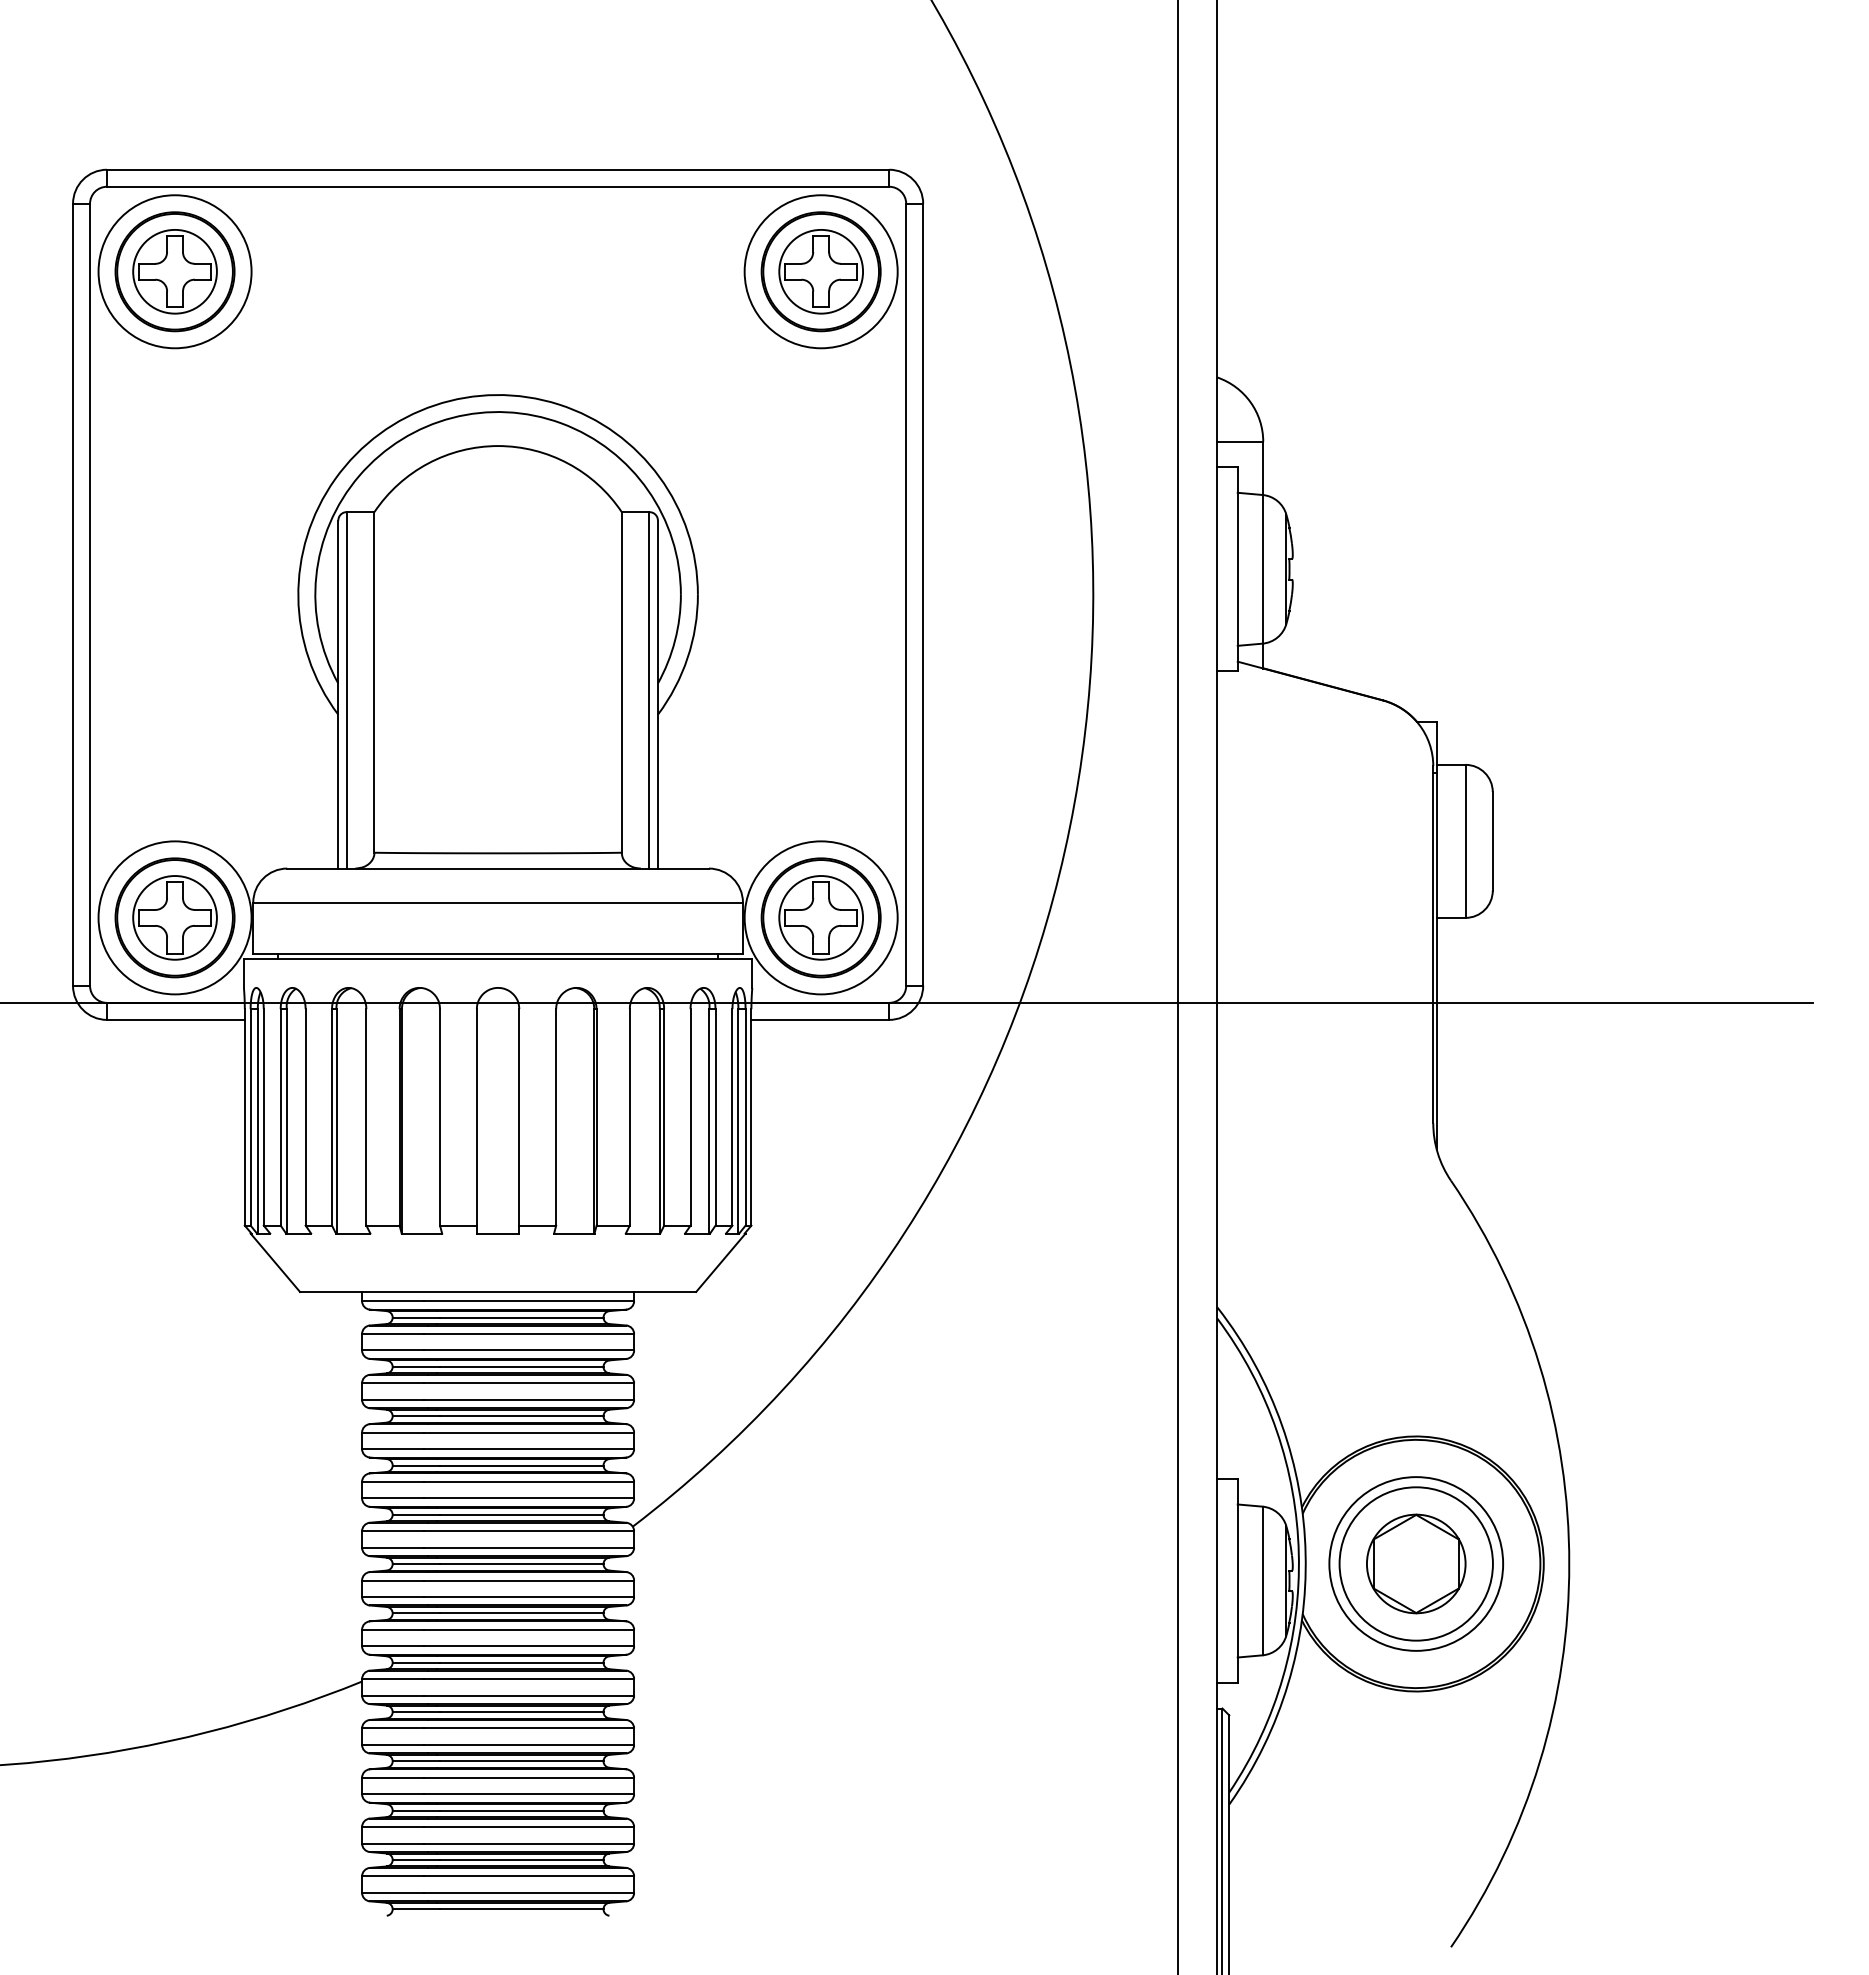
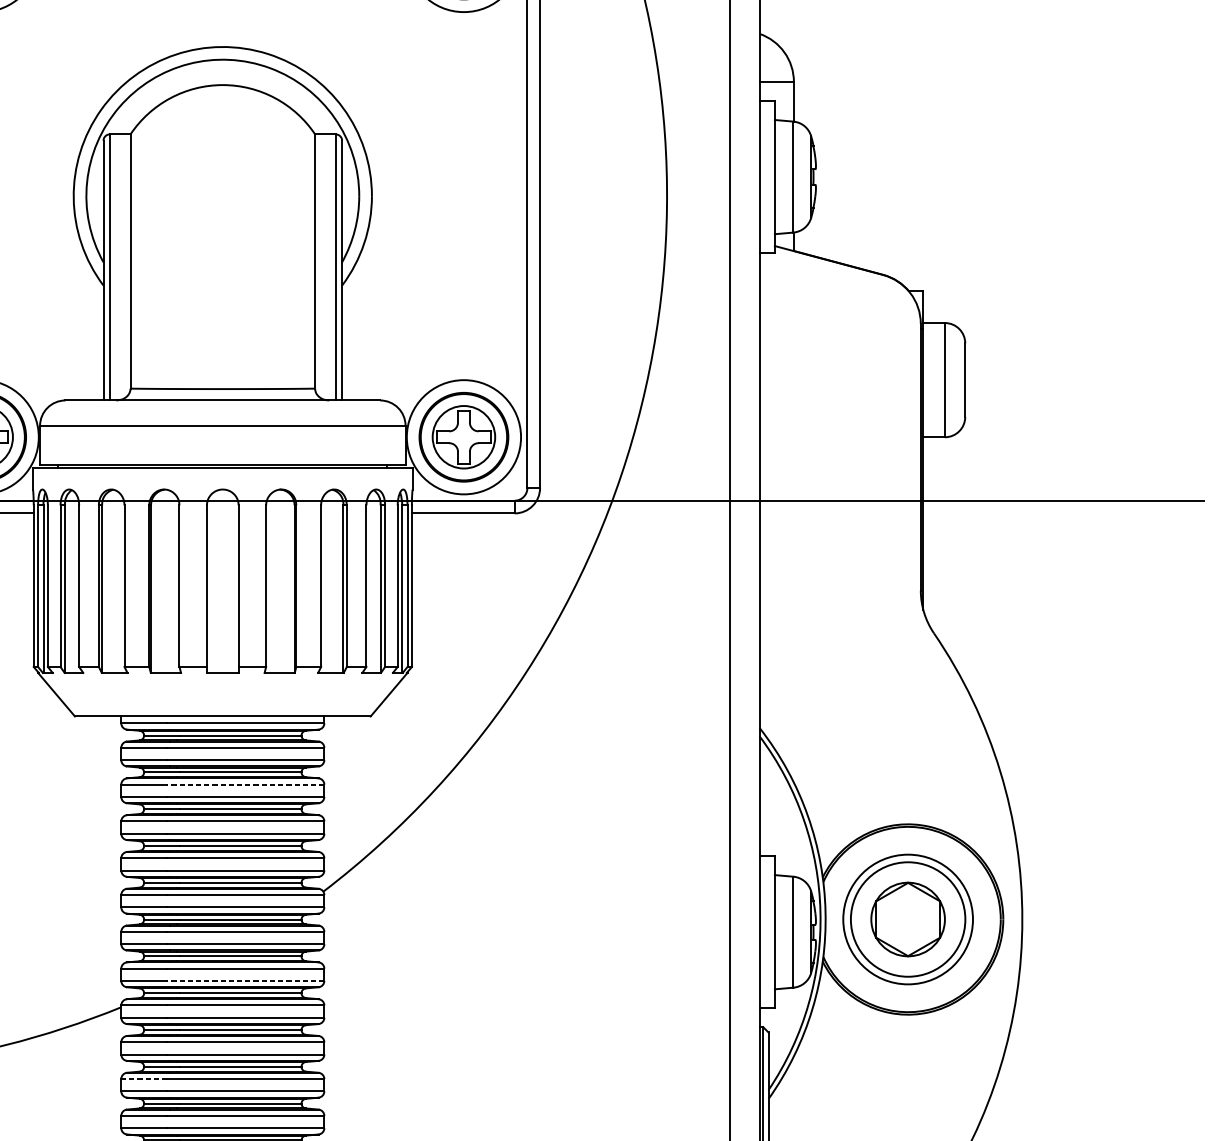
line: (528, 1383) -> (245, 784), solid -> dashed
line: (528, 1646) -> (245, 981), solid -> dashed
line: (392, 1777) -> (143, 1078), solid -> dashed

